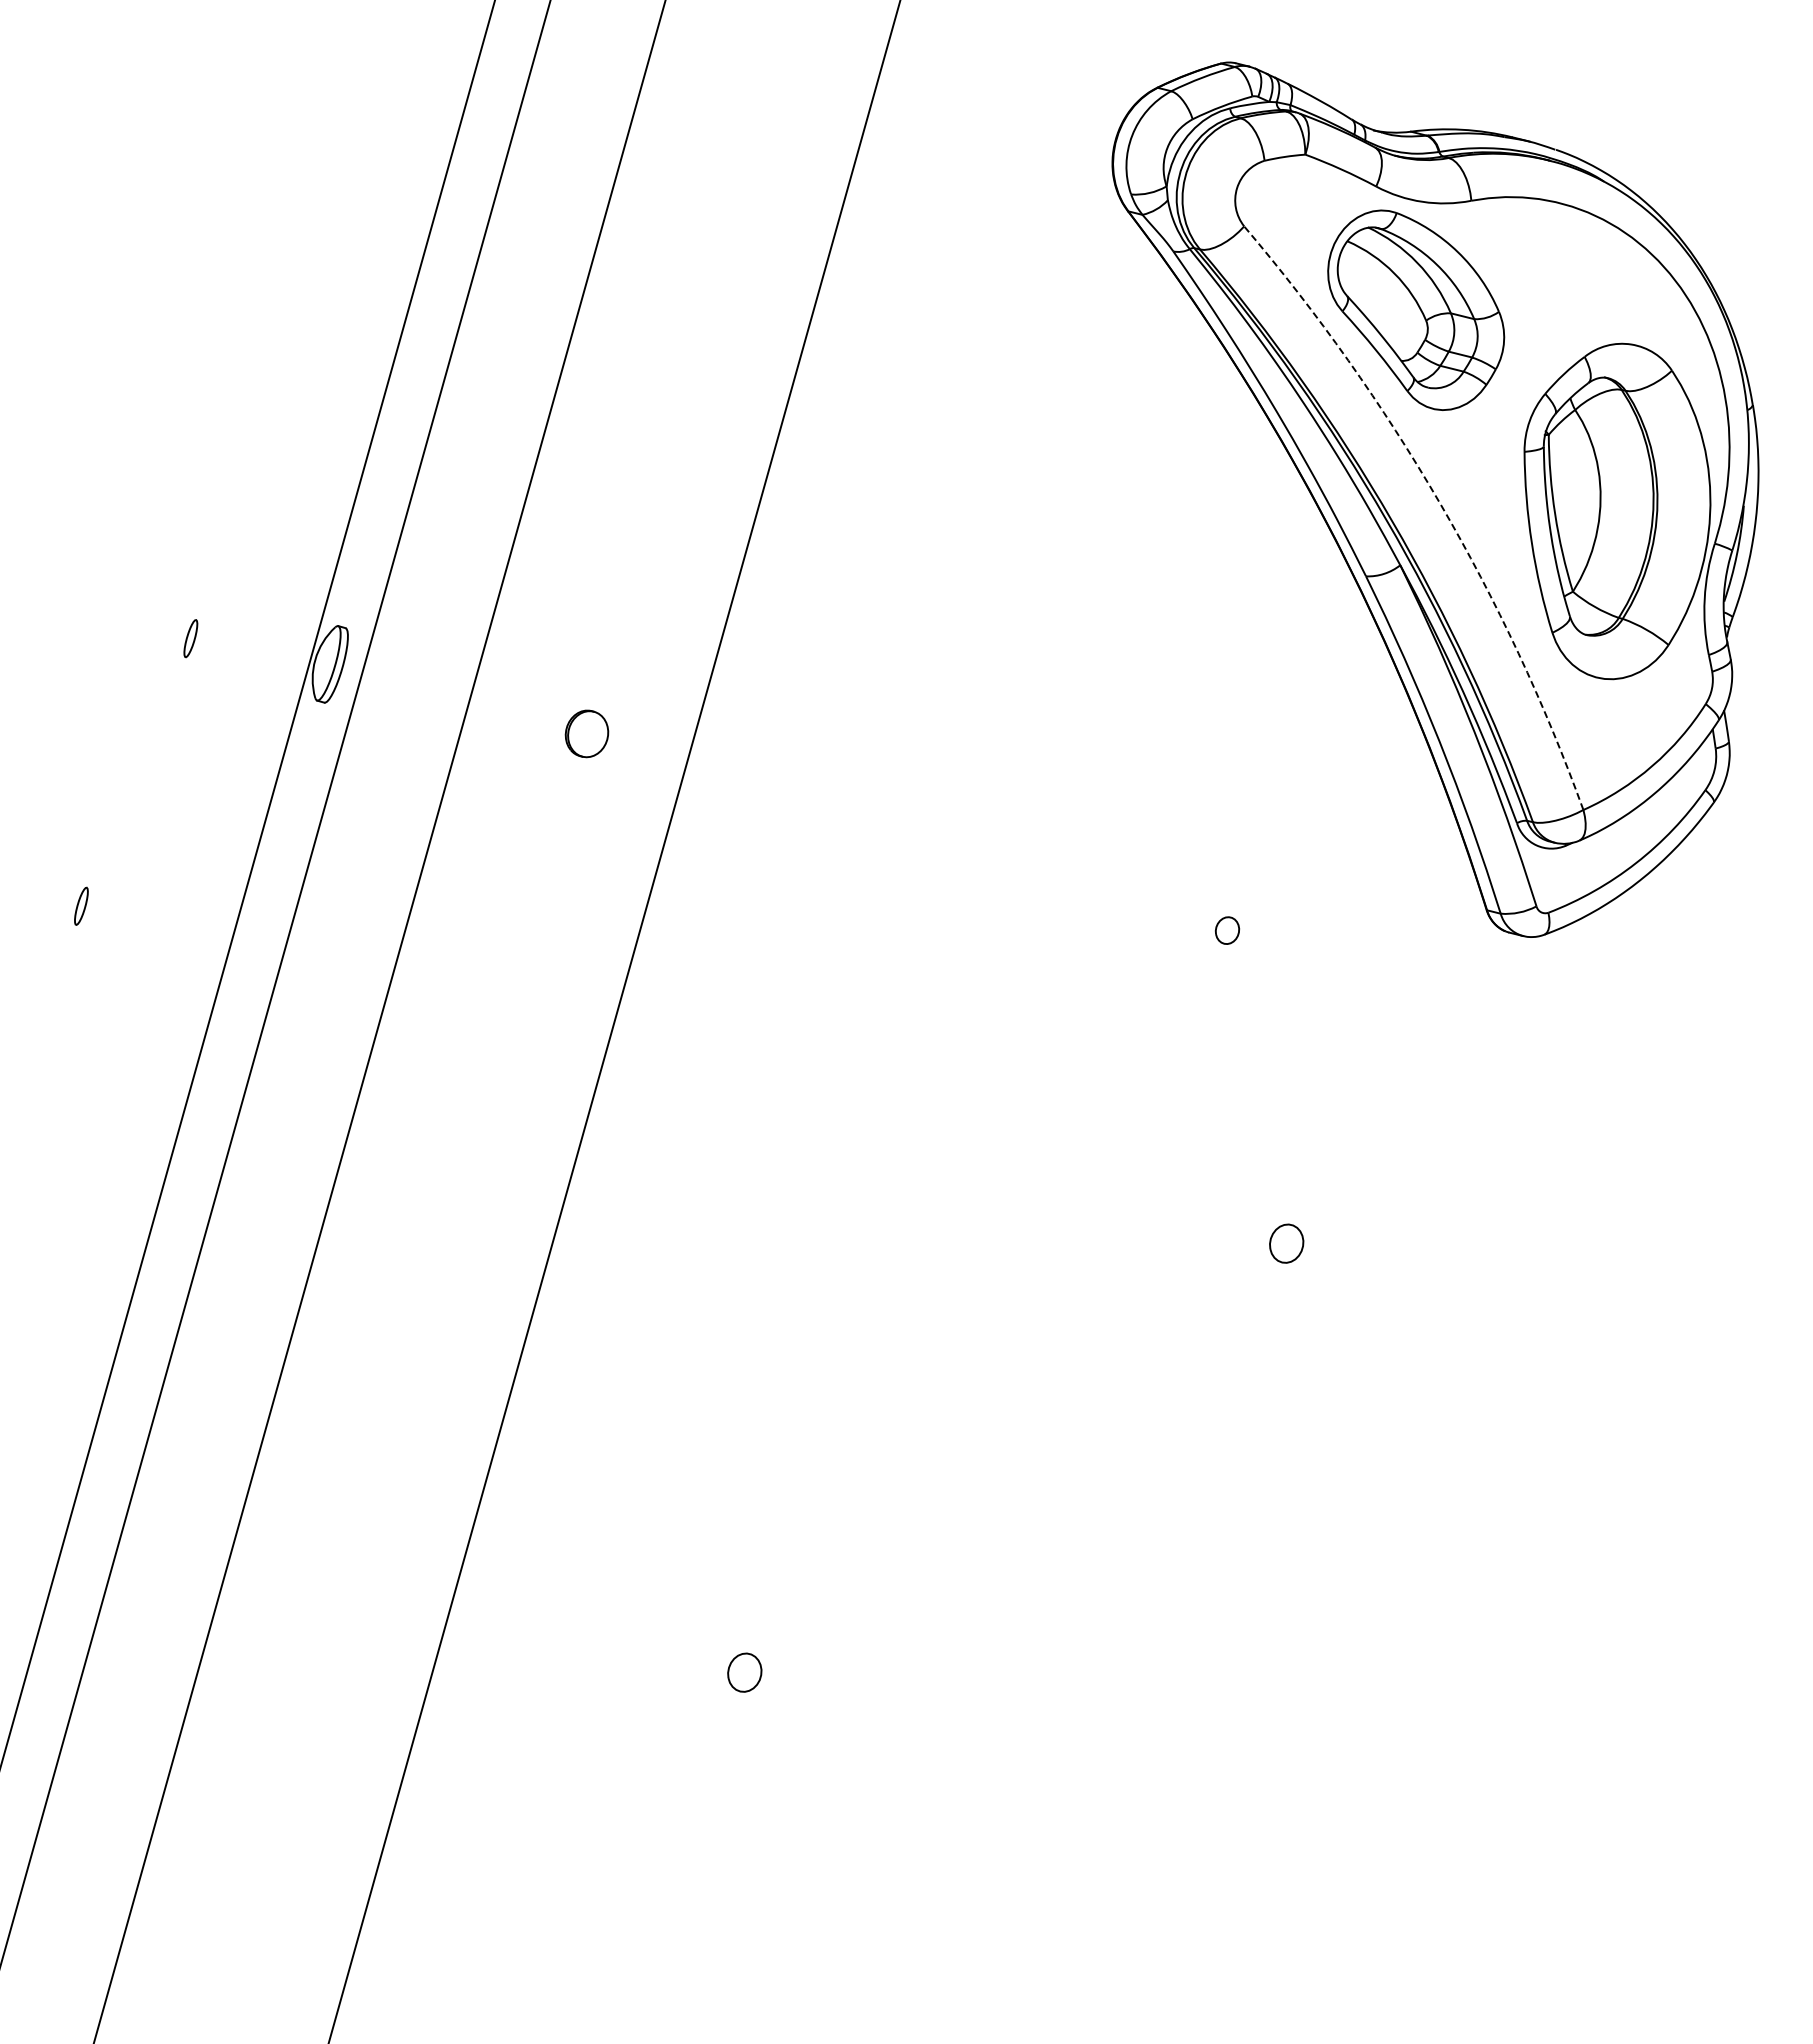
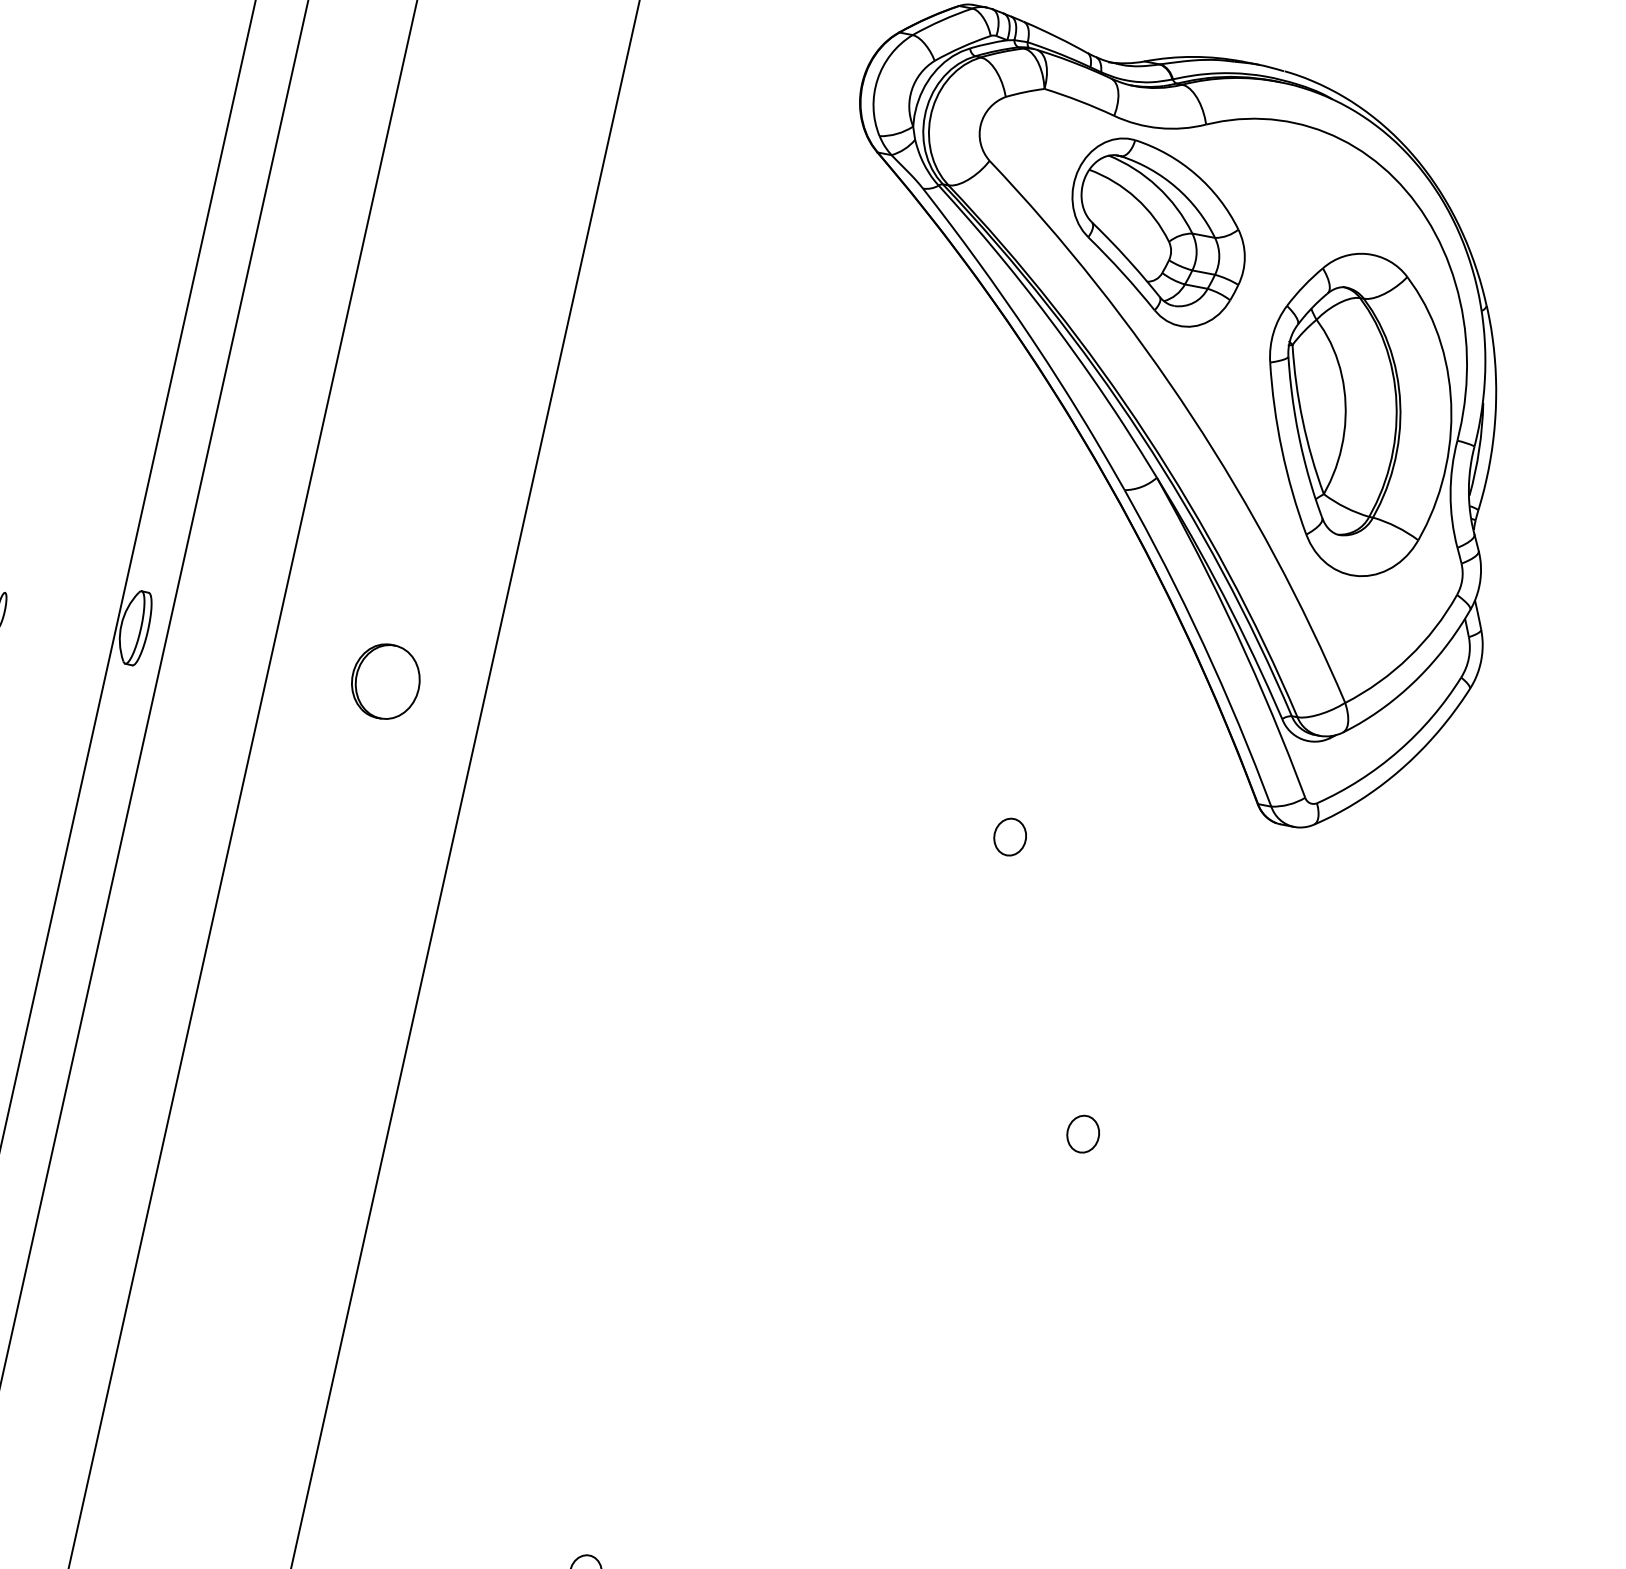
arc: (1439, 503) -> (1191, 416), dashed -> solid
part: (586, 733) -> (385, 681), size x1.67
part: (1227, 930) -> (1010, 836), size x1.43

